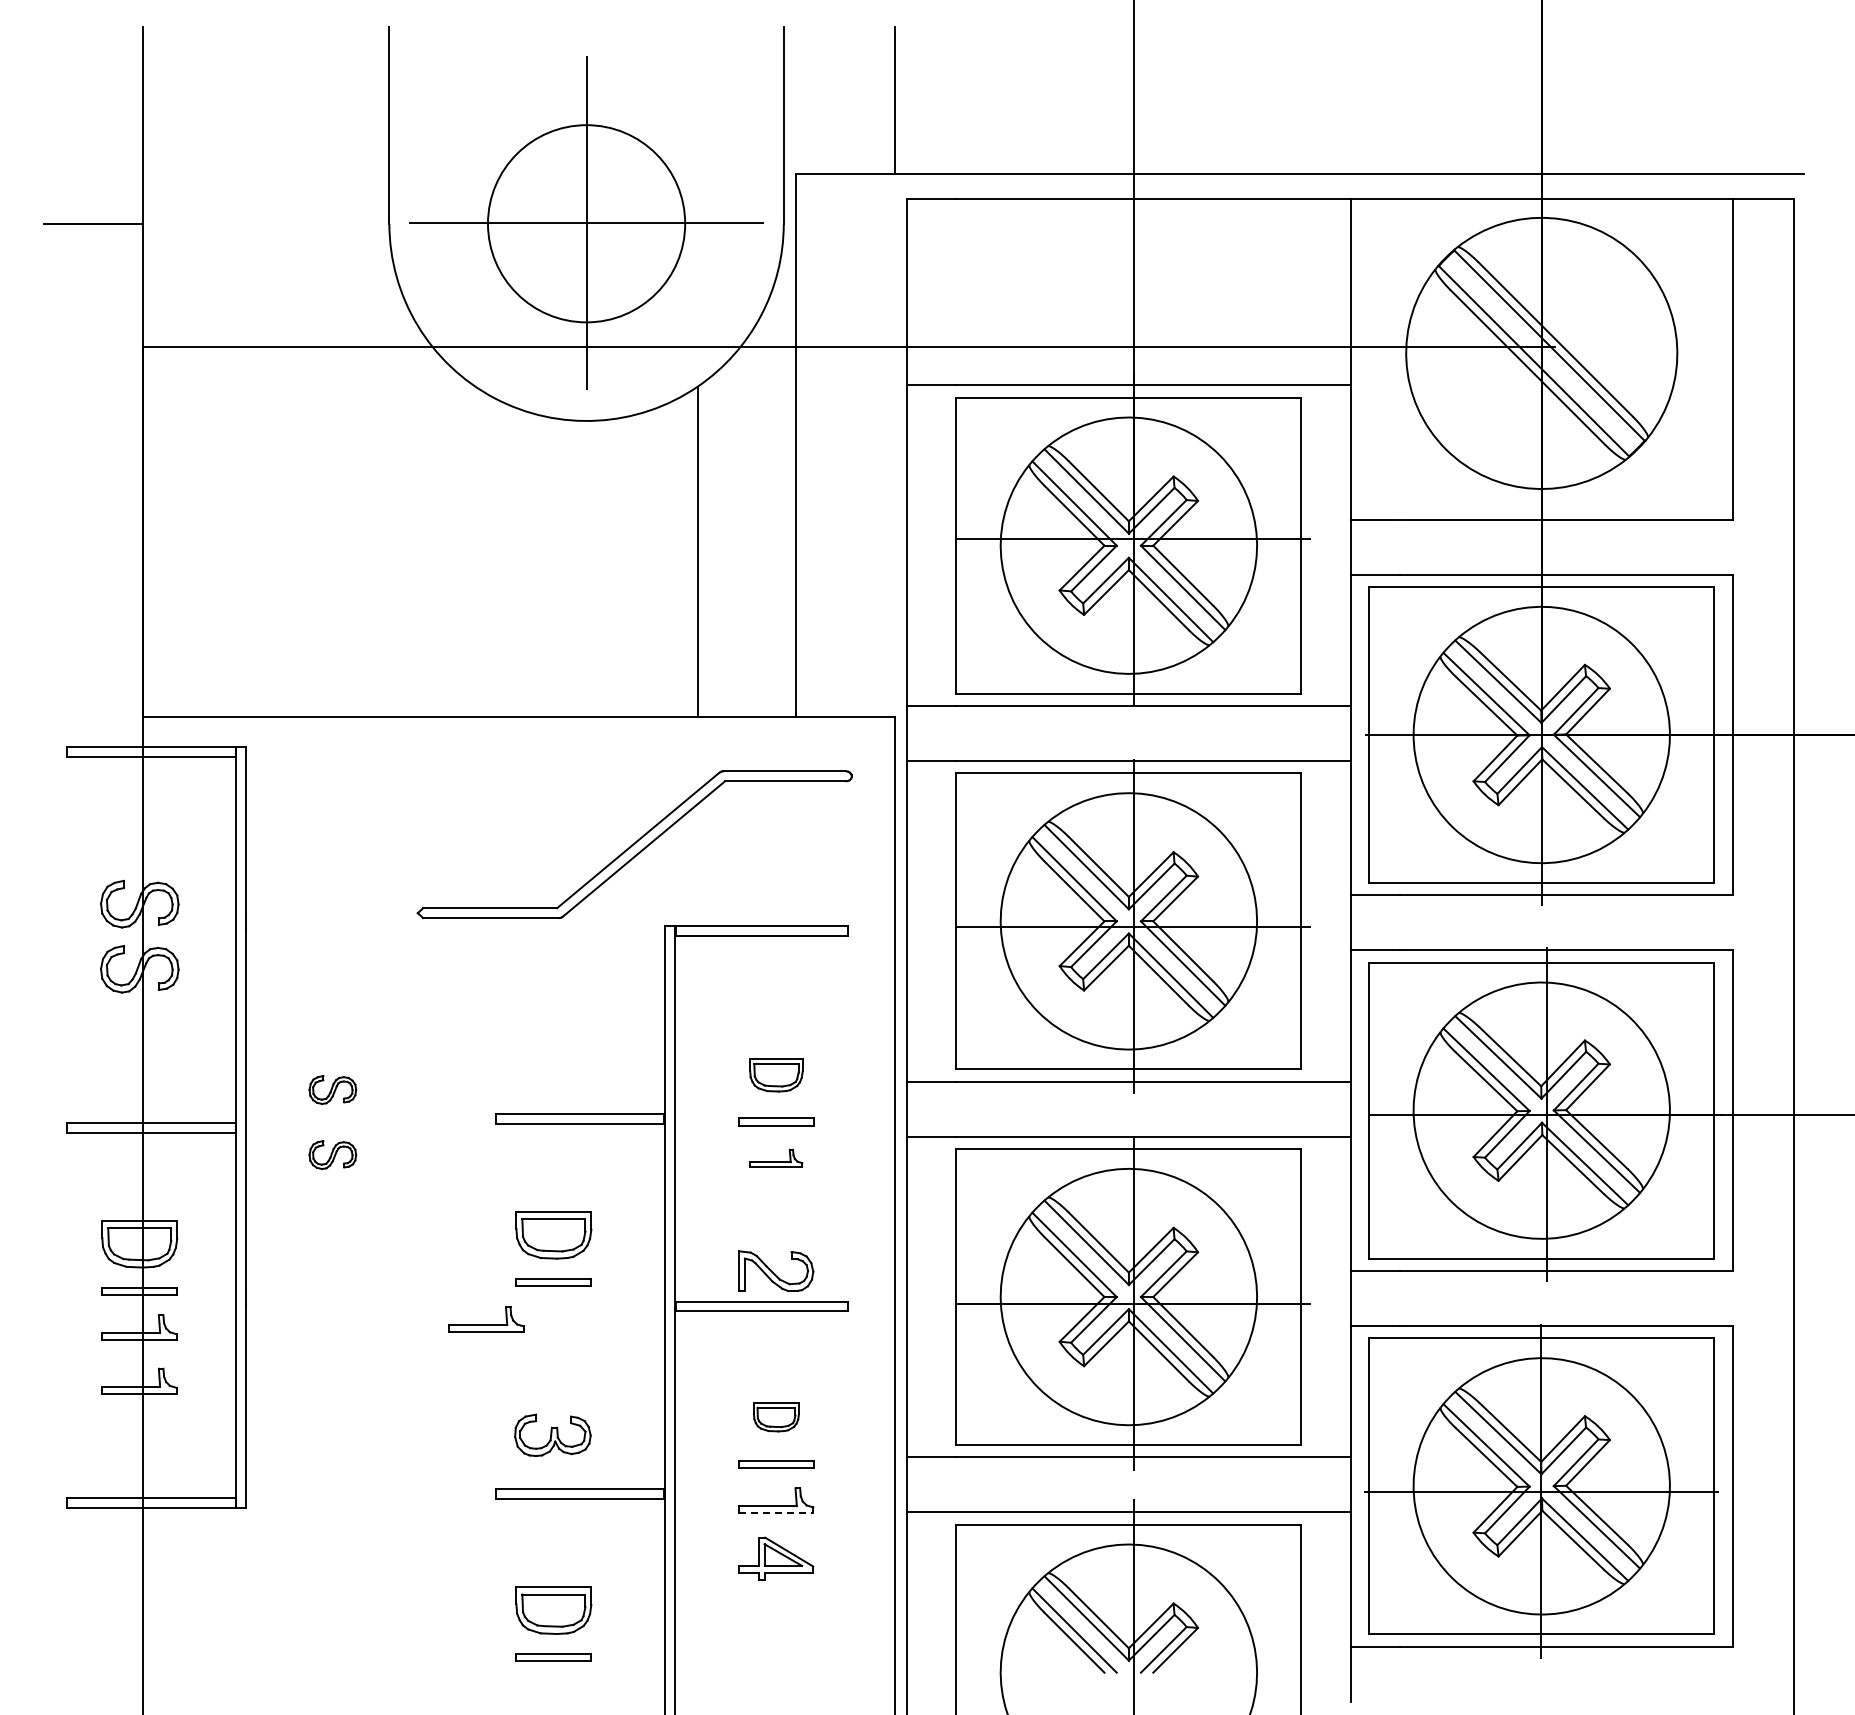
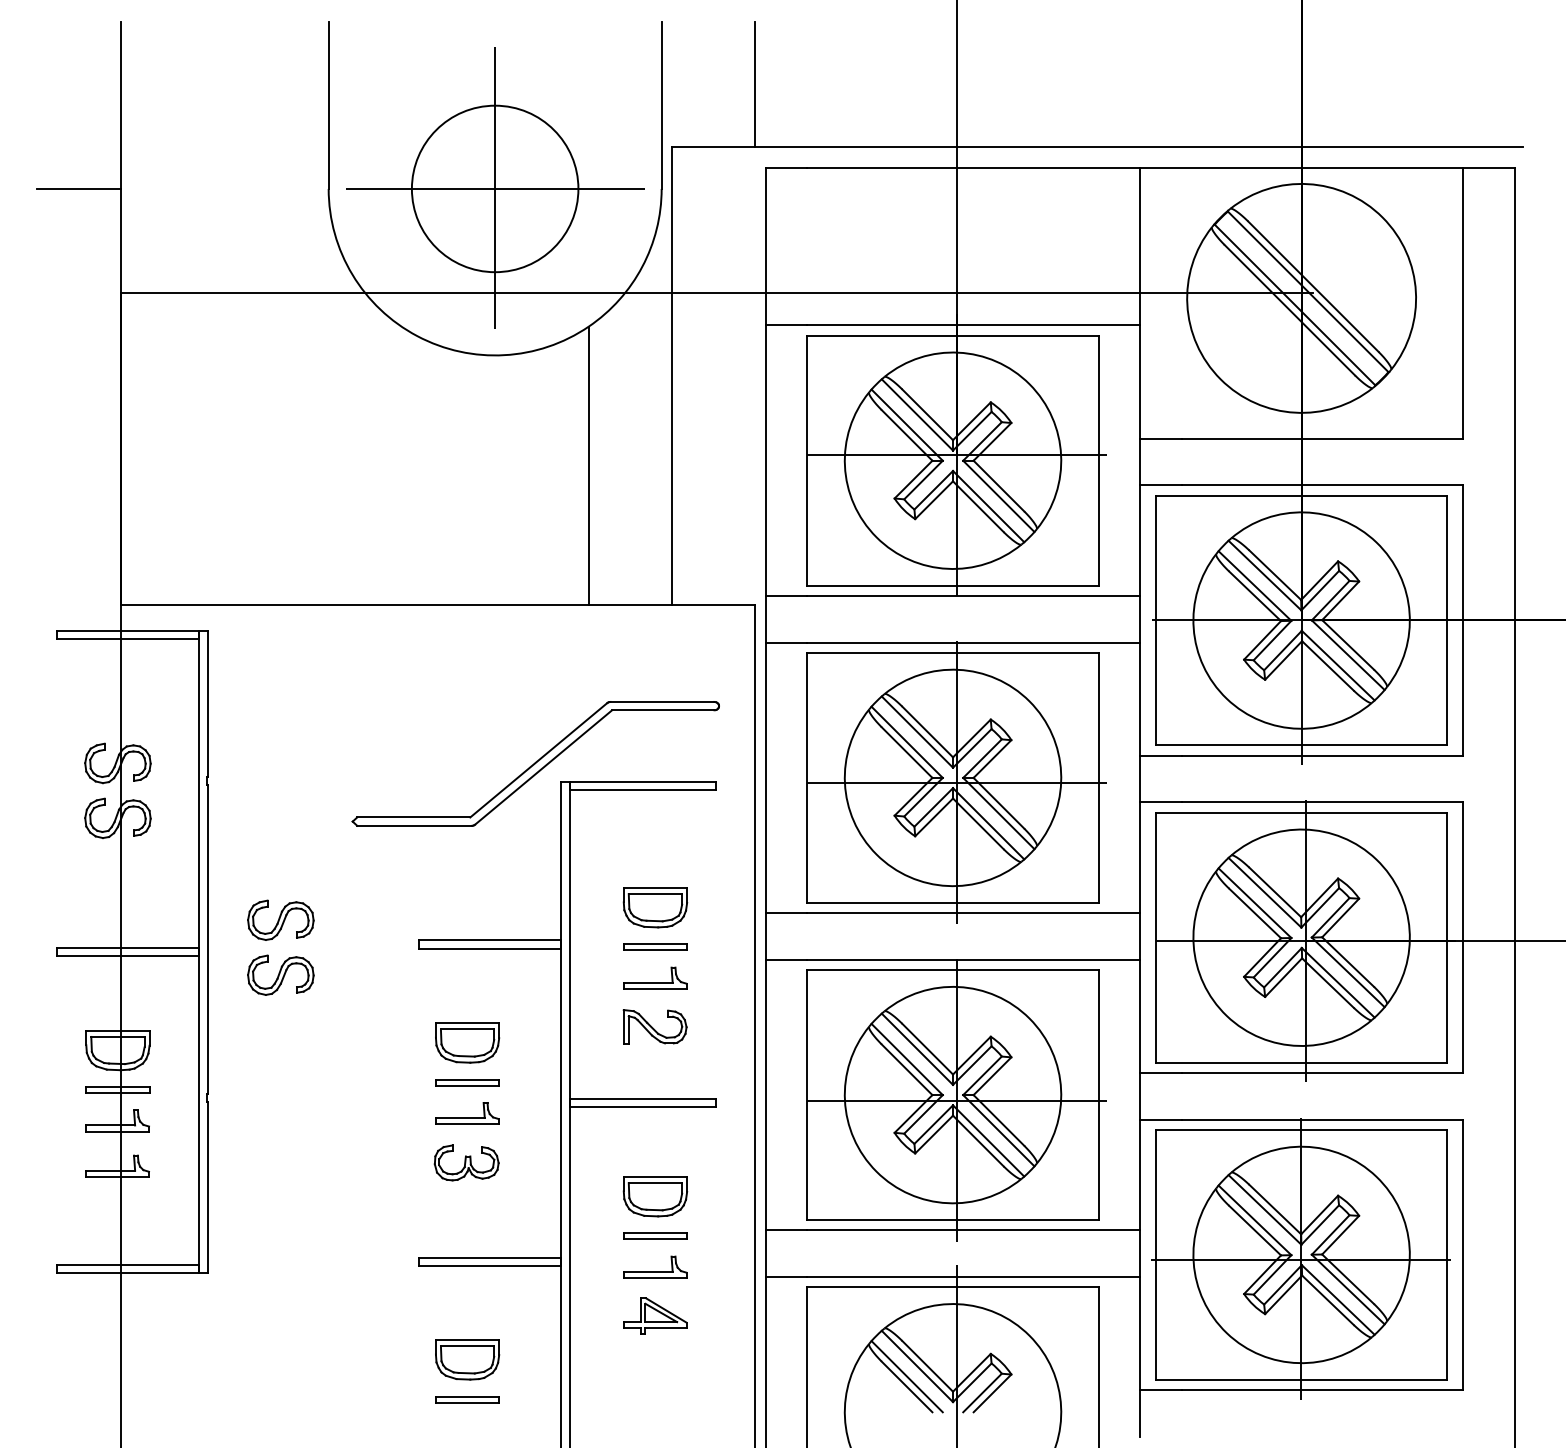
part: (634, 844) -> (535, 763), moved
part: (776, 1075) -> (655, 908), size x1.43
part: (332, 1089) -> (280, 919), size x1.67
part: (332, 1154) -> (280, 974), size x1.67
part: (776, 1158) -> (655, 978), size x1.43
part: (776, 1270) -> (655, 1026), moved
part: (486, 1319) -> (467, 1113), moved
part: (776, 1417) -> (655, 1196), size x1.67
part: (552, 1434) -> (466, 1162), moved
line: (776, 1513) -> (655, 1277), dashed -> solid

